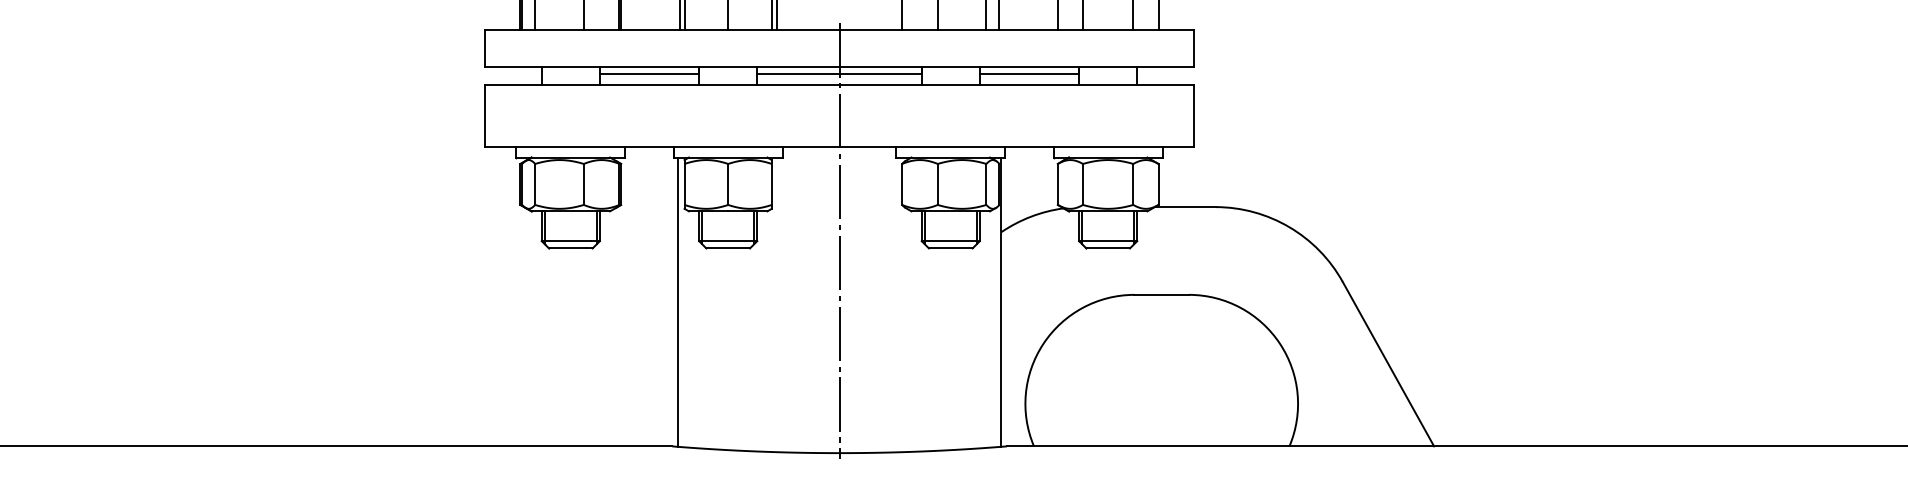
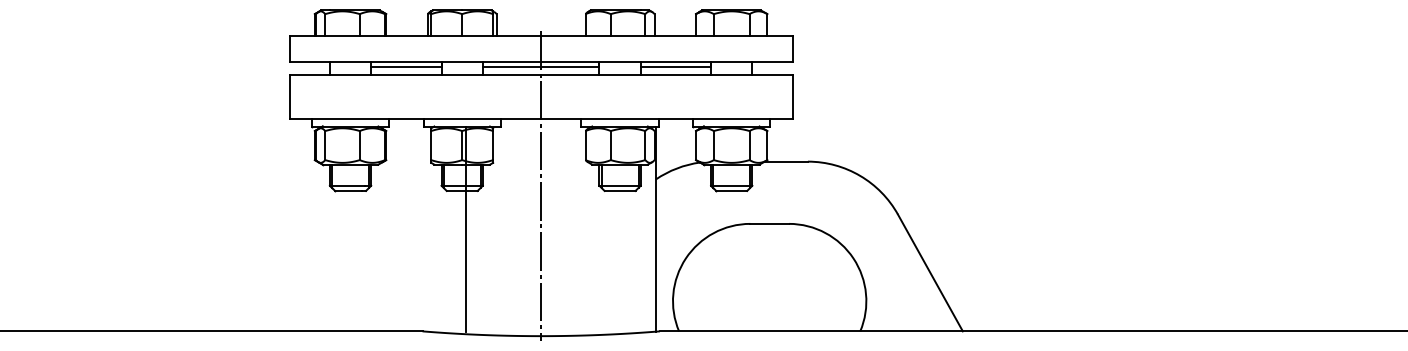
line: (677, 301) -> (466, 228), moved

